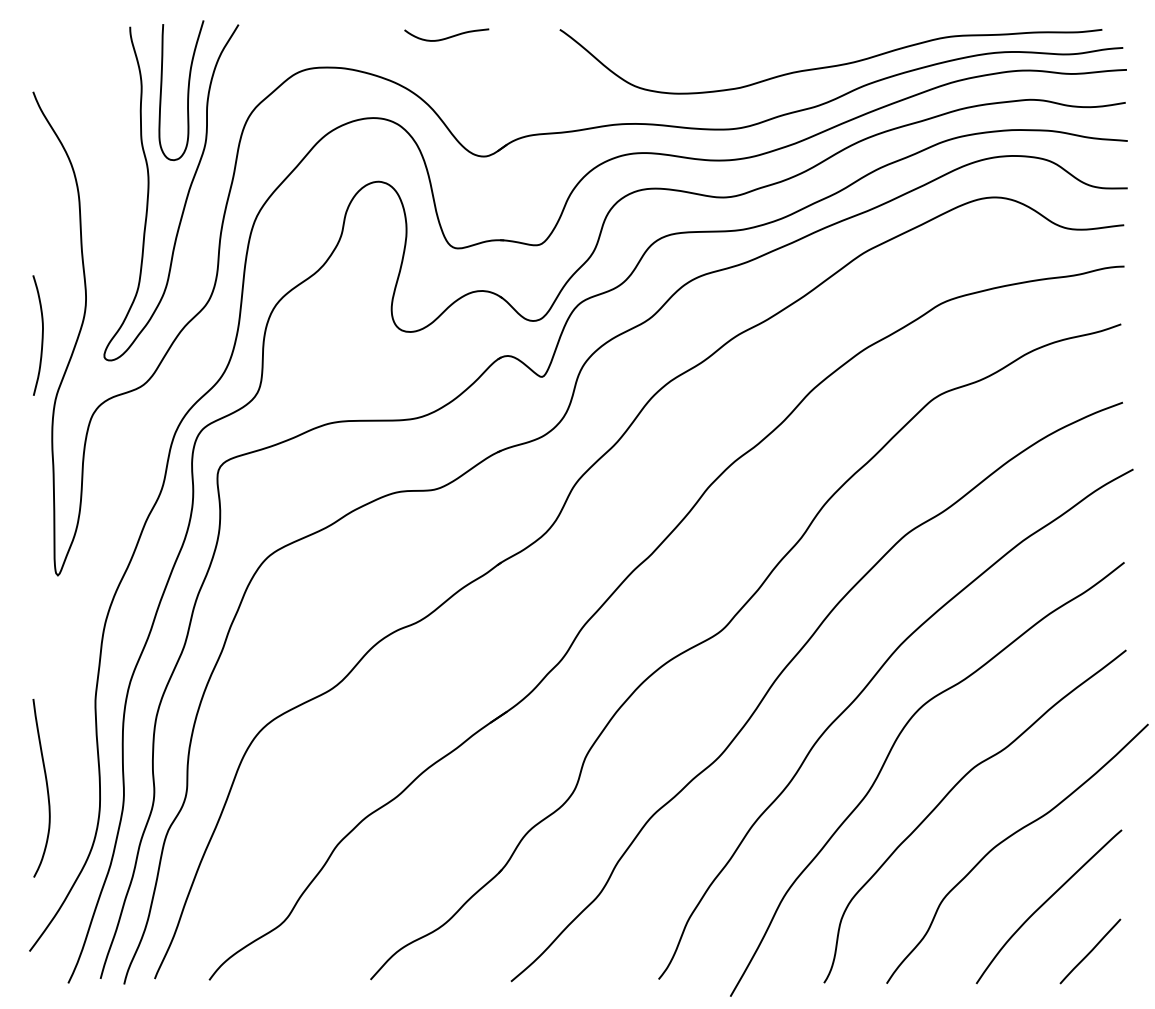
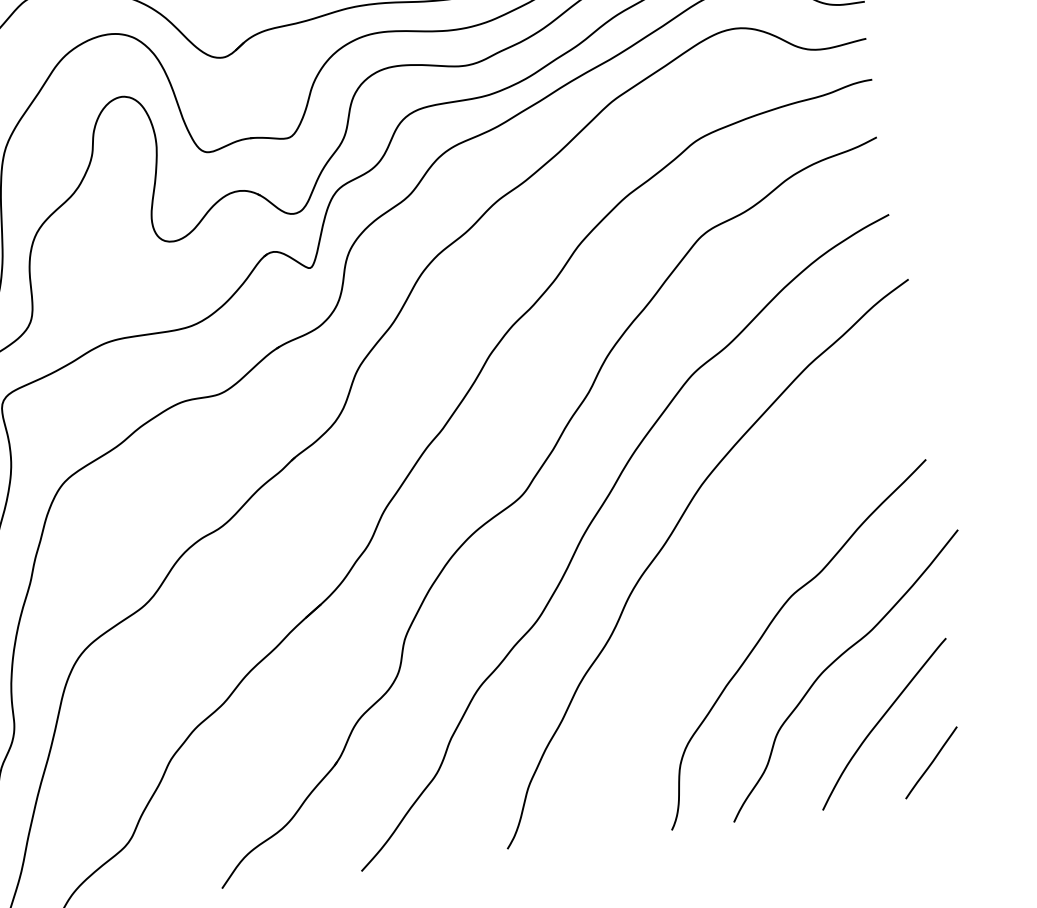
curve: (887, 759) -> (704, 600), removed

